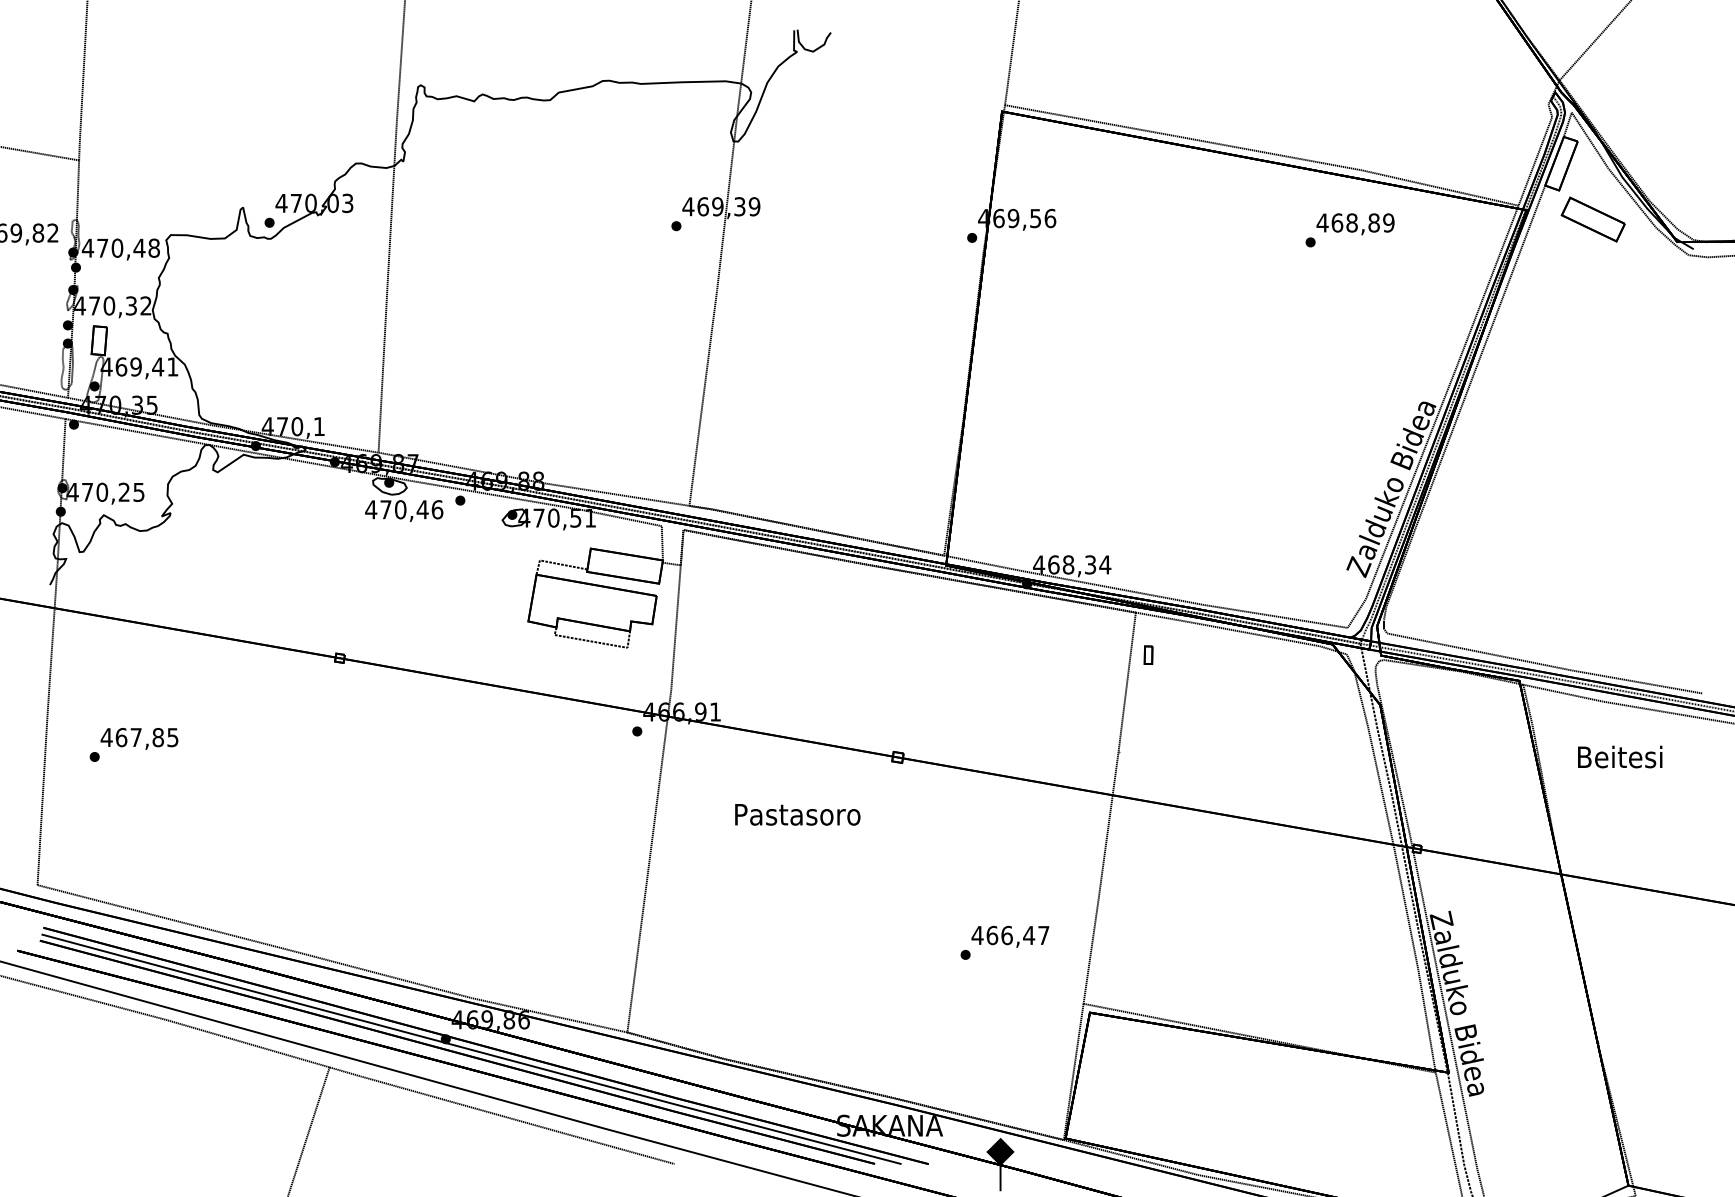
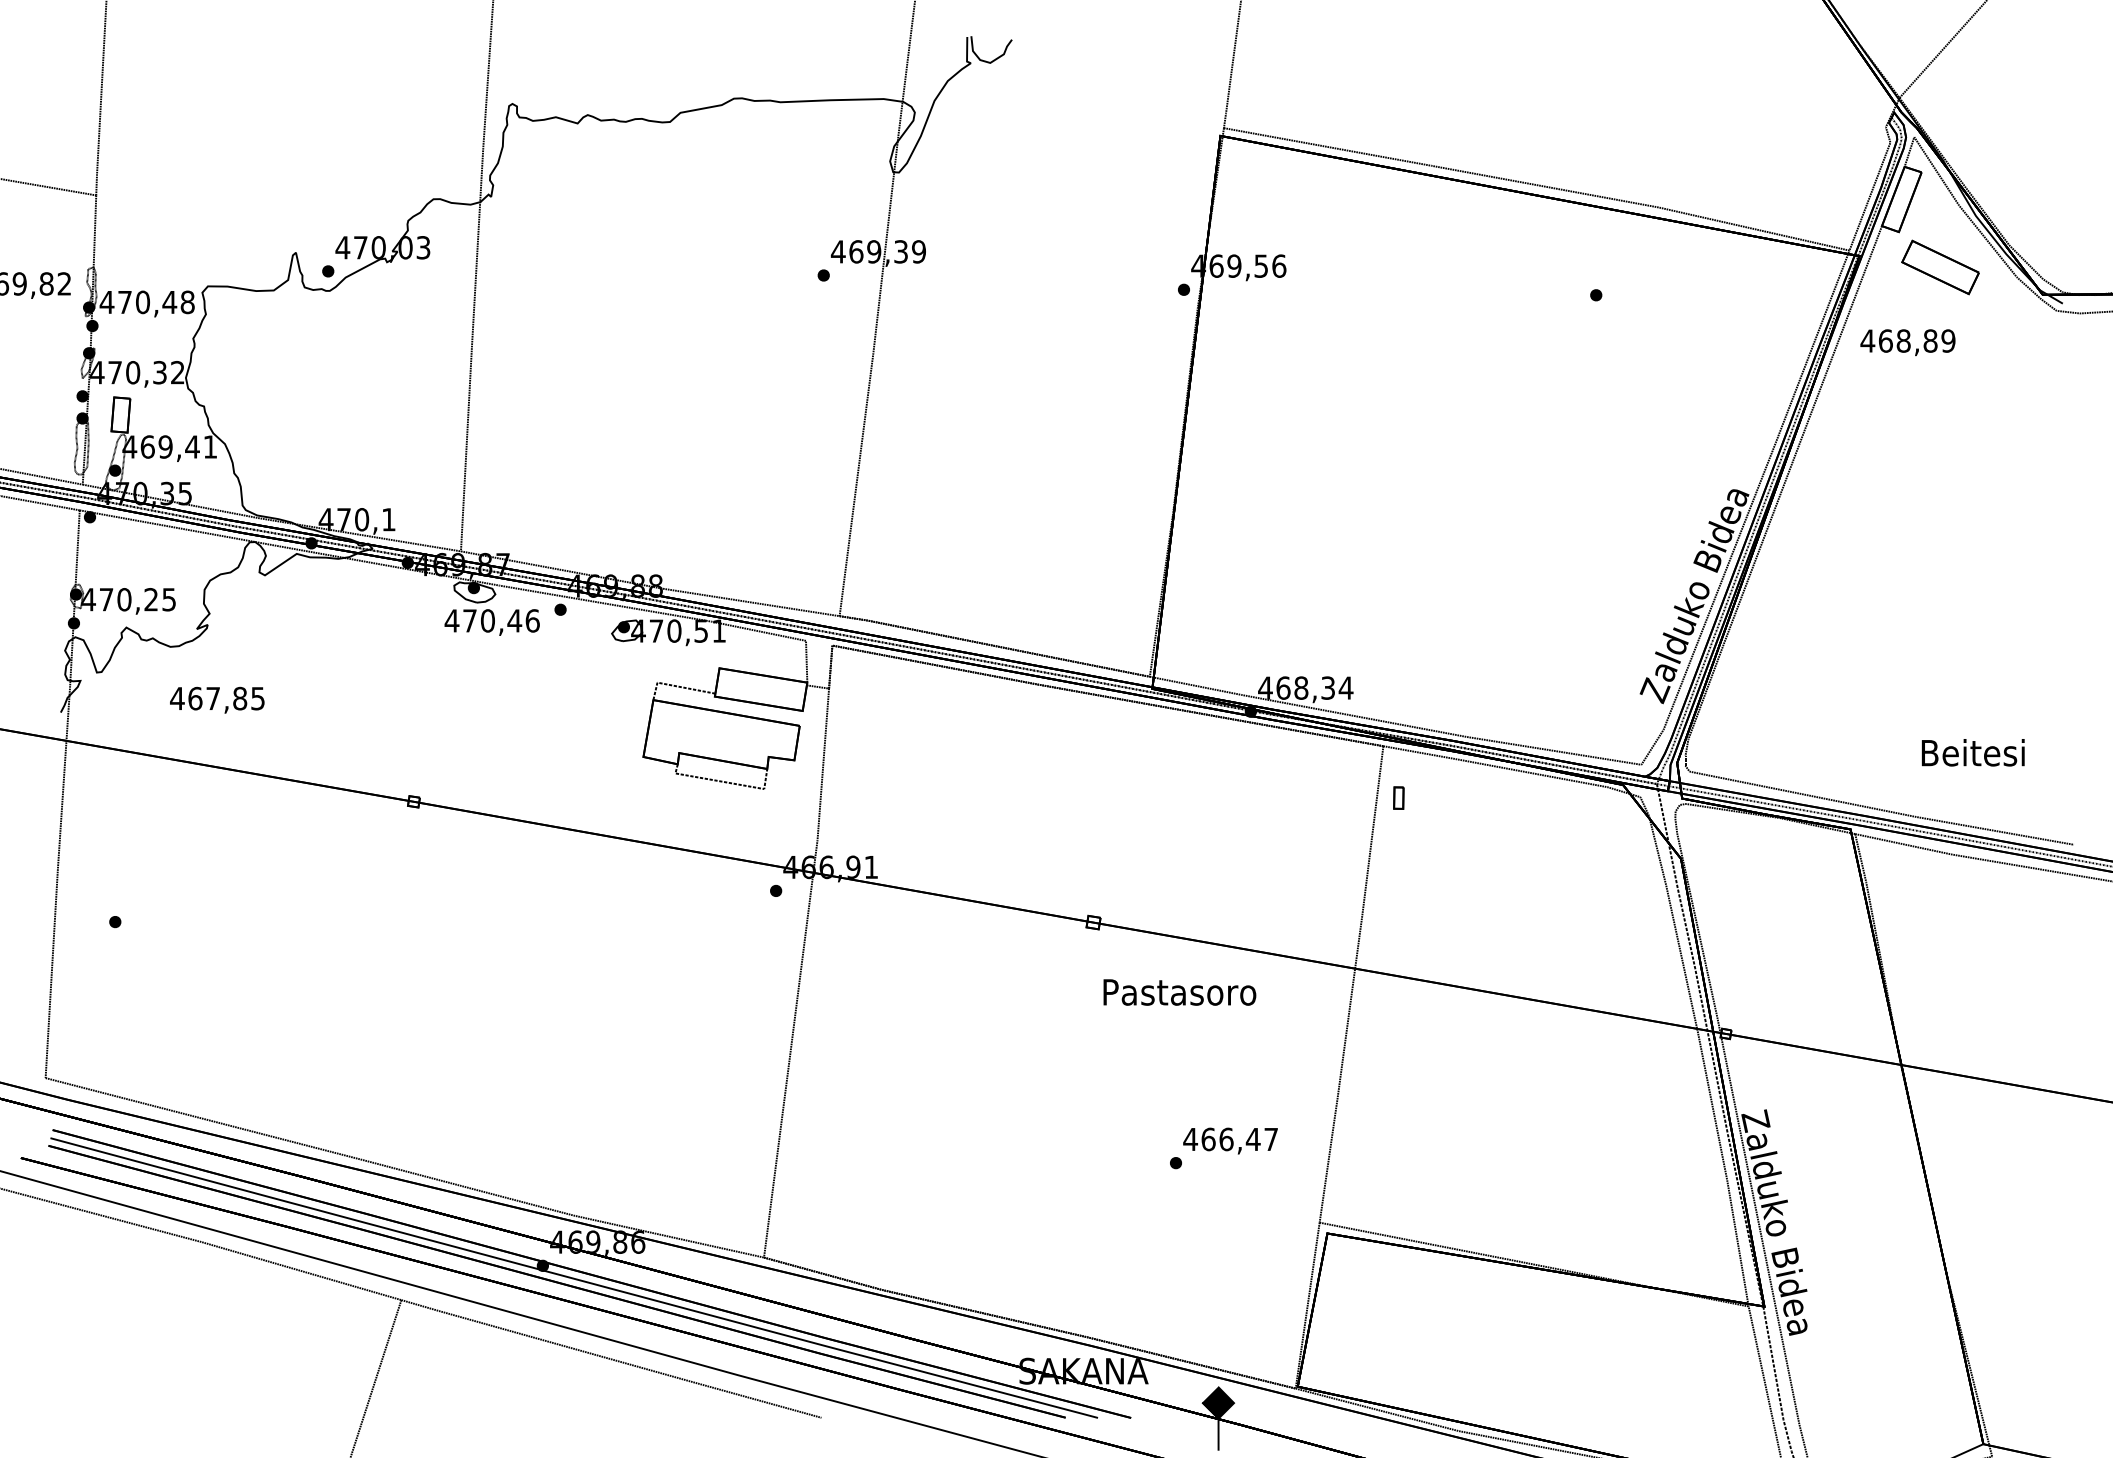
text: (1355, 224) -> (1907, 342), moved
text: (139, 738) -> (217, 699), moved
text: (1620, 756) -> (1973, 752), moved
text: (797, 814) -> (1179, 992), moved

